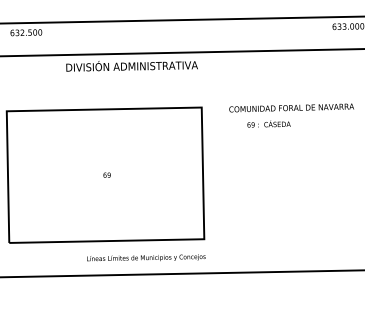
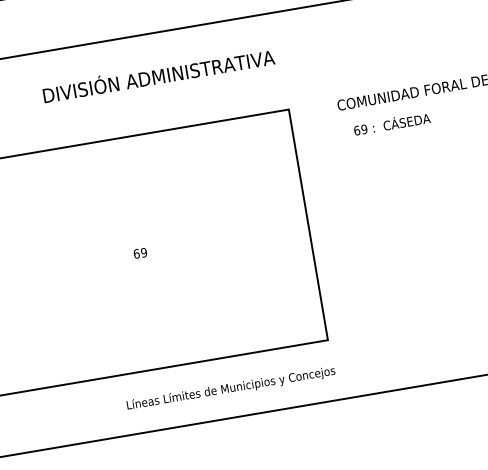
text: (131, 66) -> (157, 76), moved
text: (268, 123) -> (390, 122), moved

